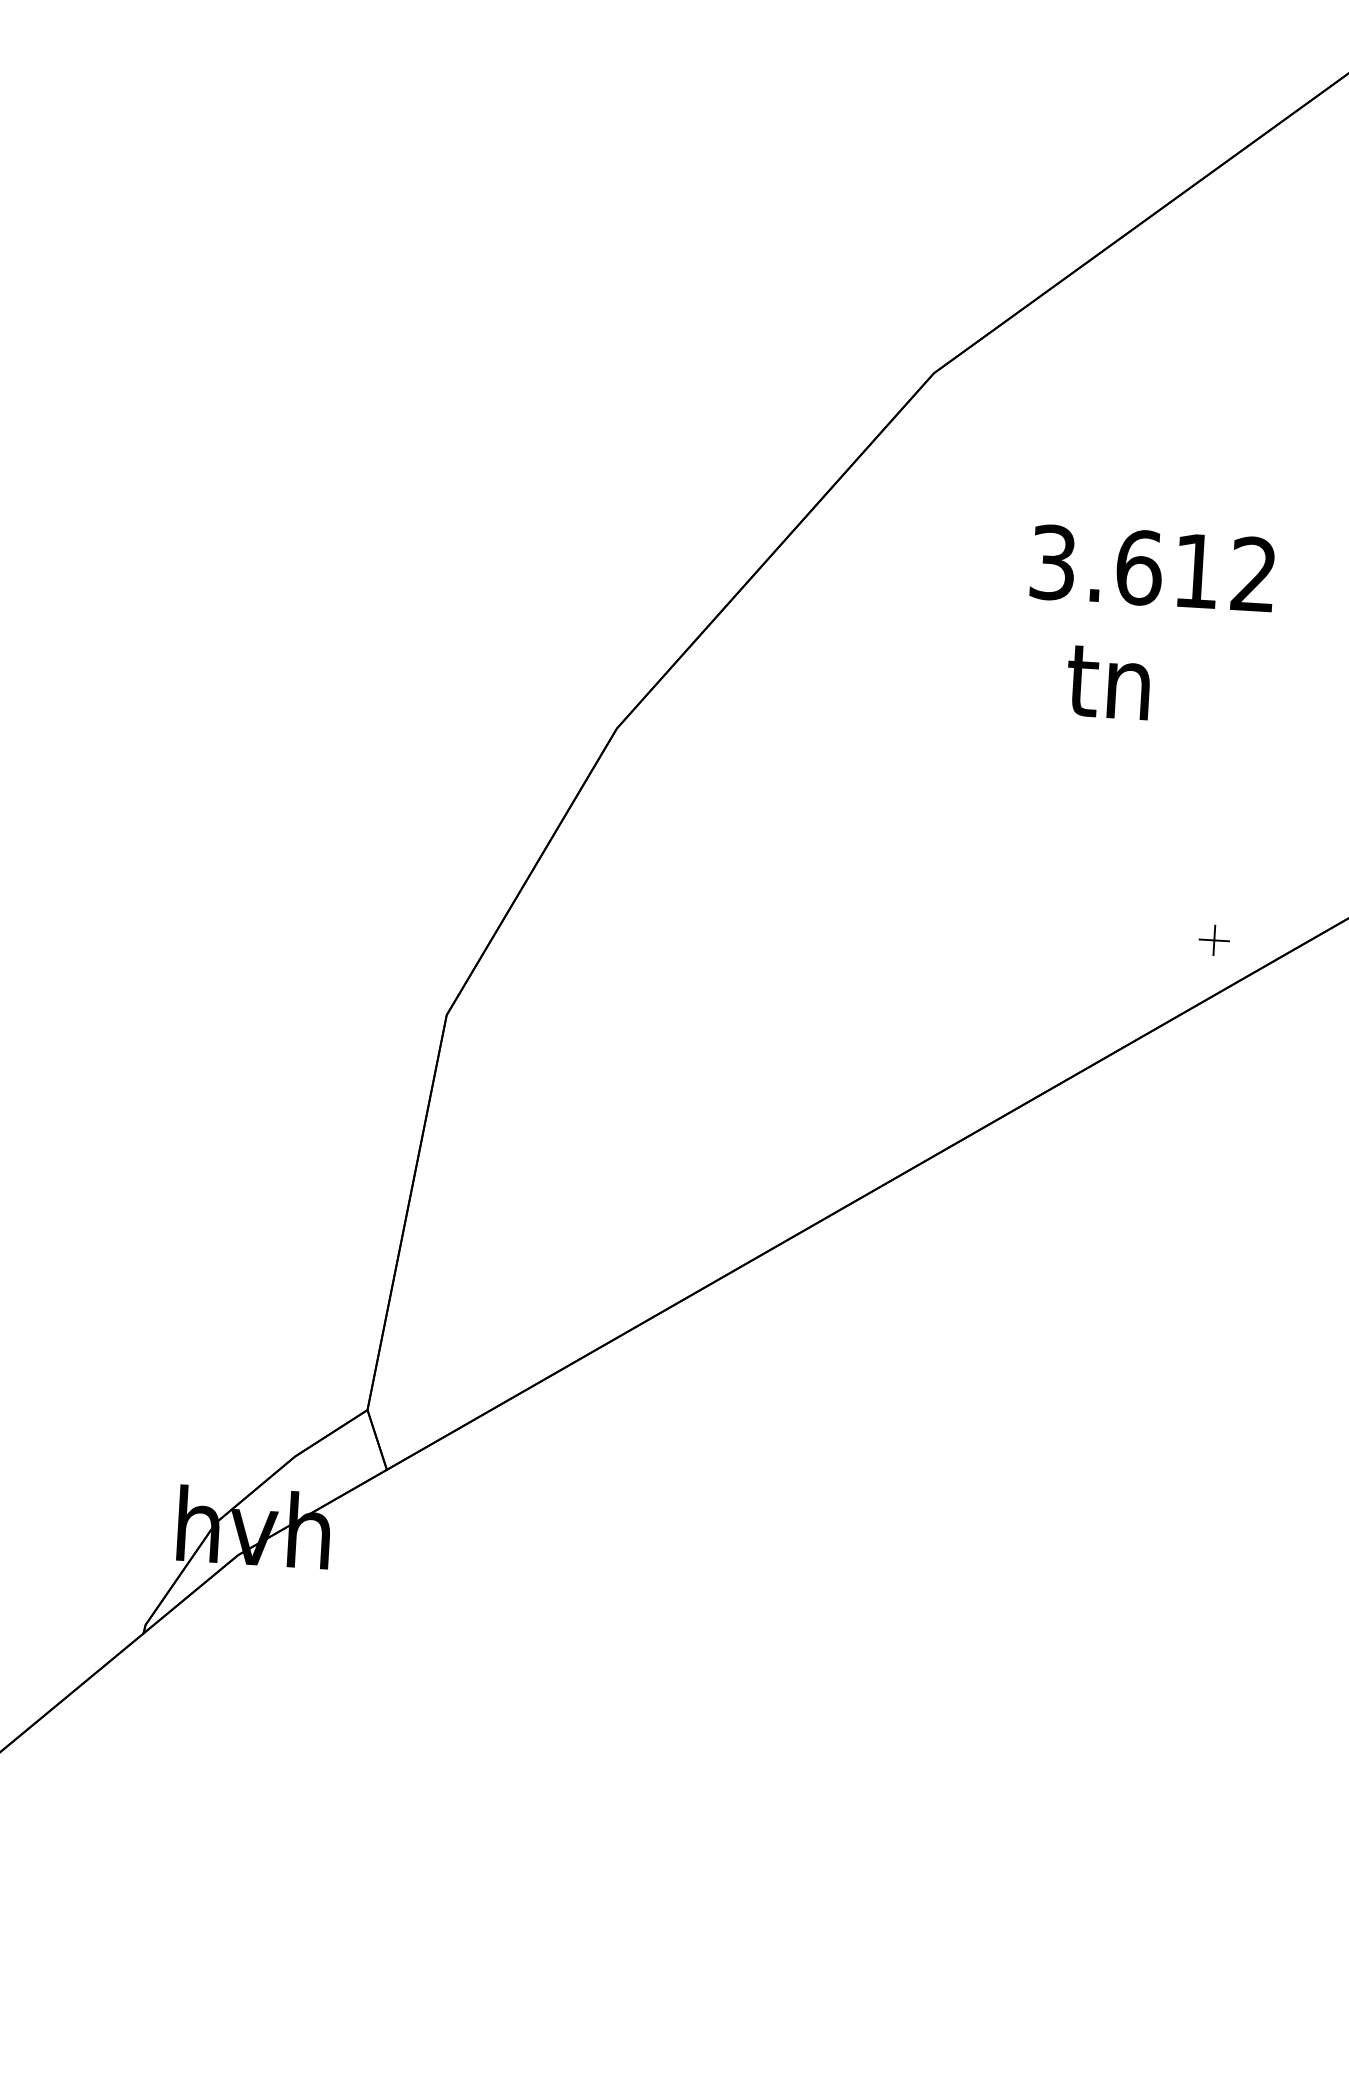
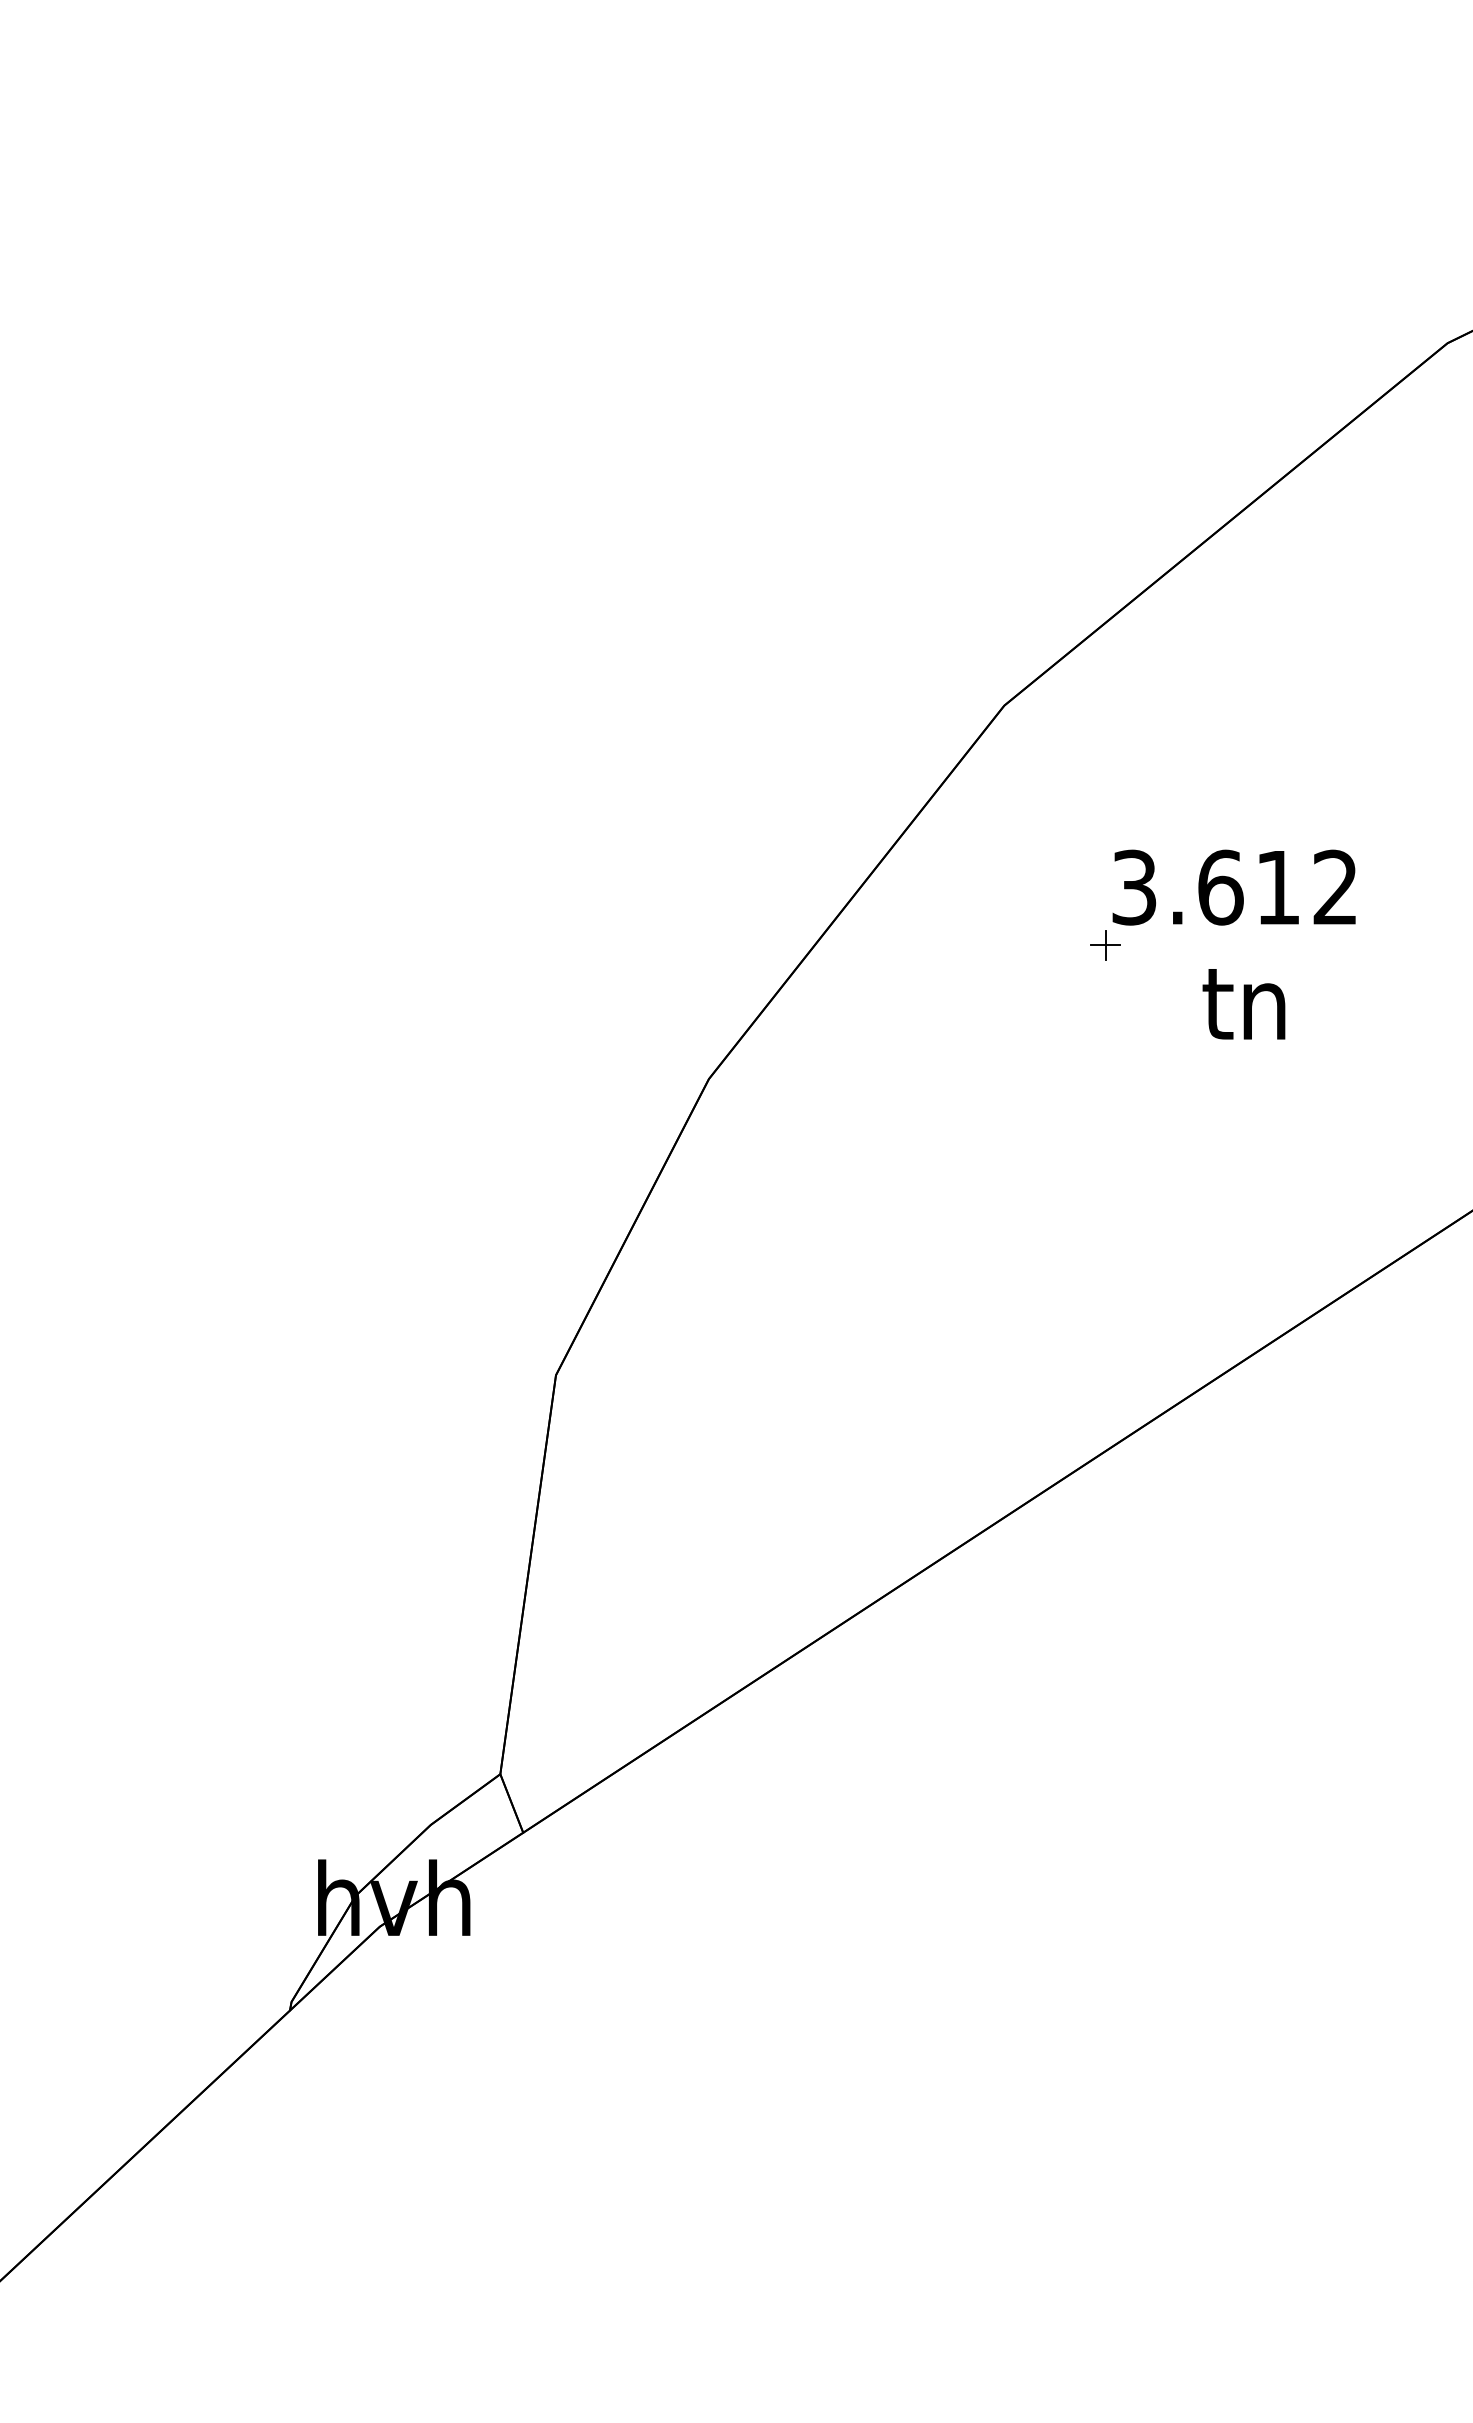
text: (1108, 682) -> (1243, 1004), moved
part: (1214, 940) -> (1105, 945), moved

